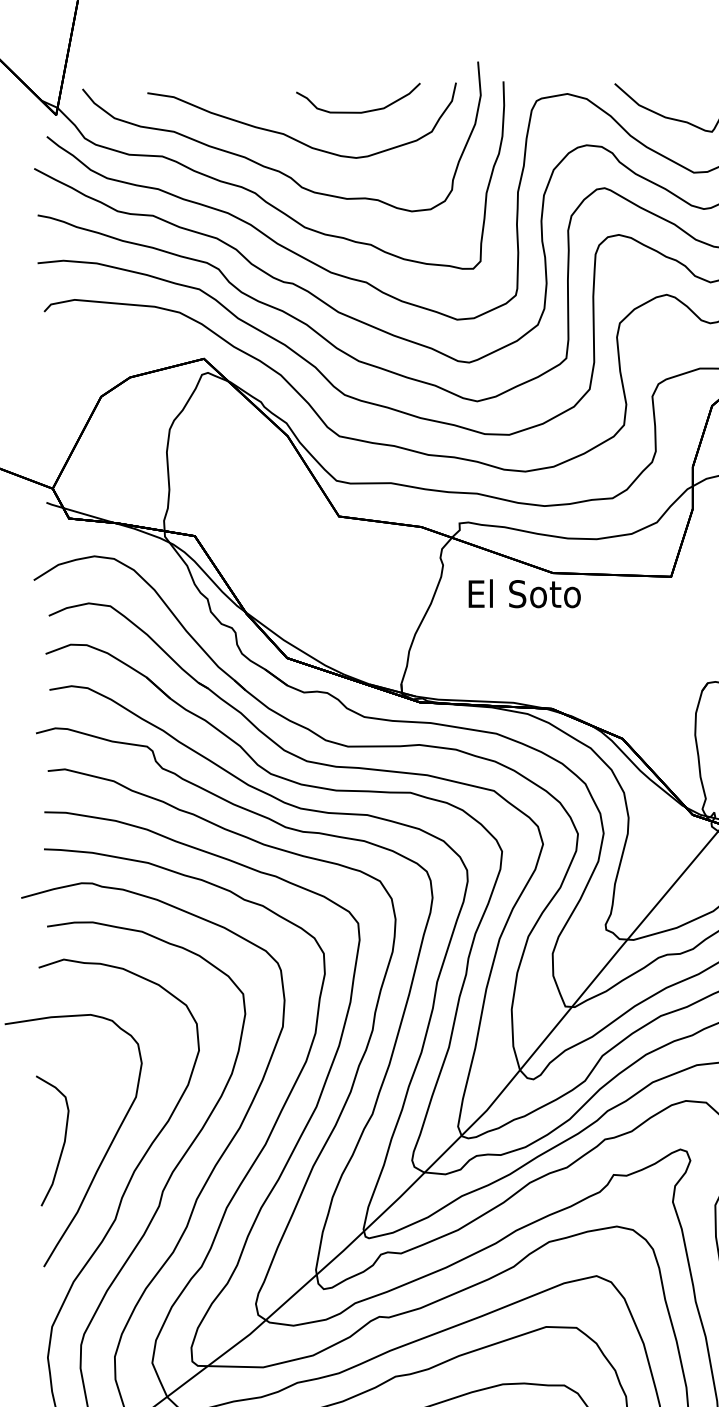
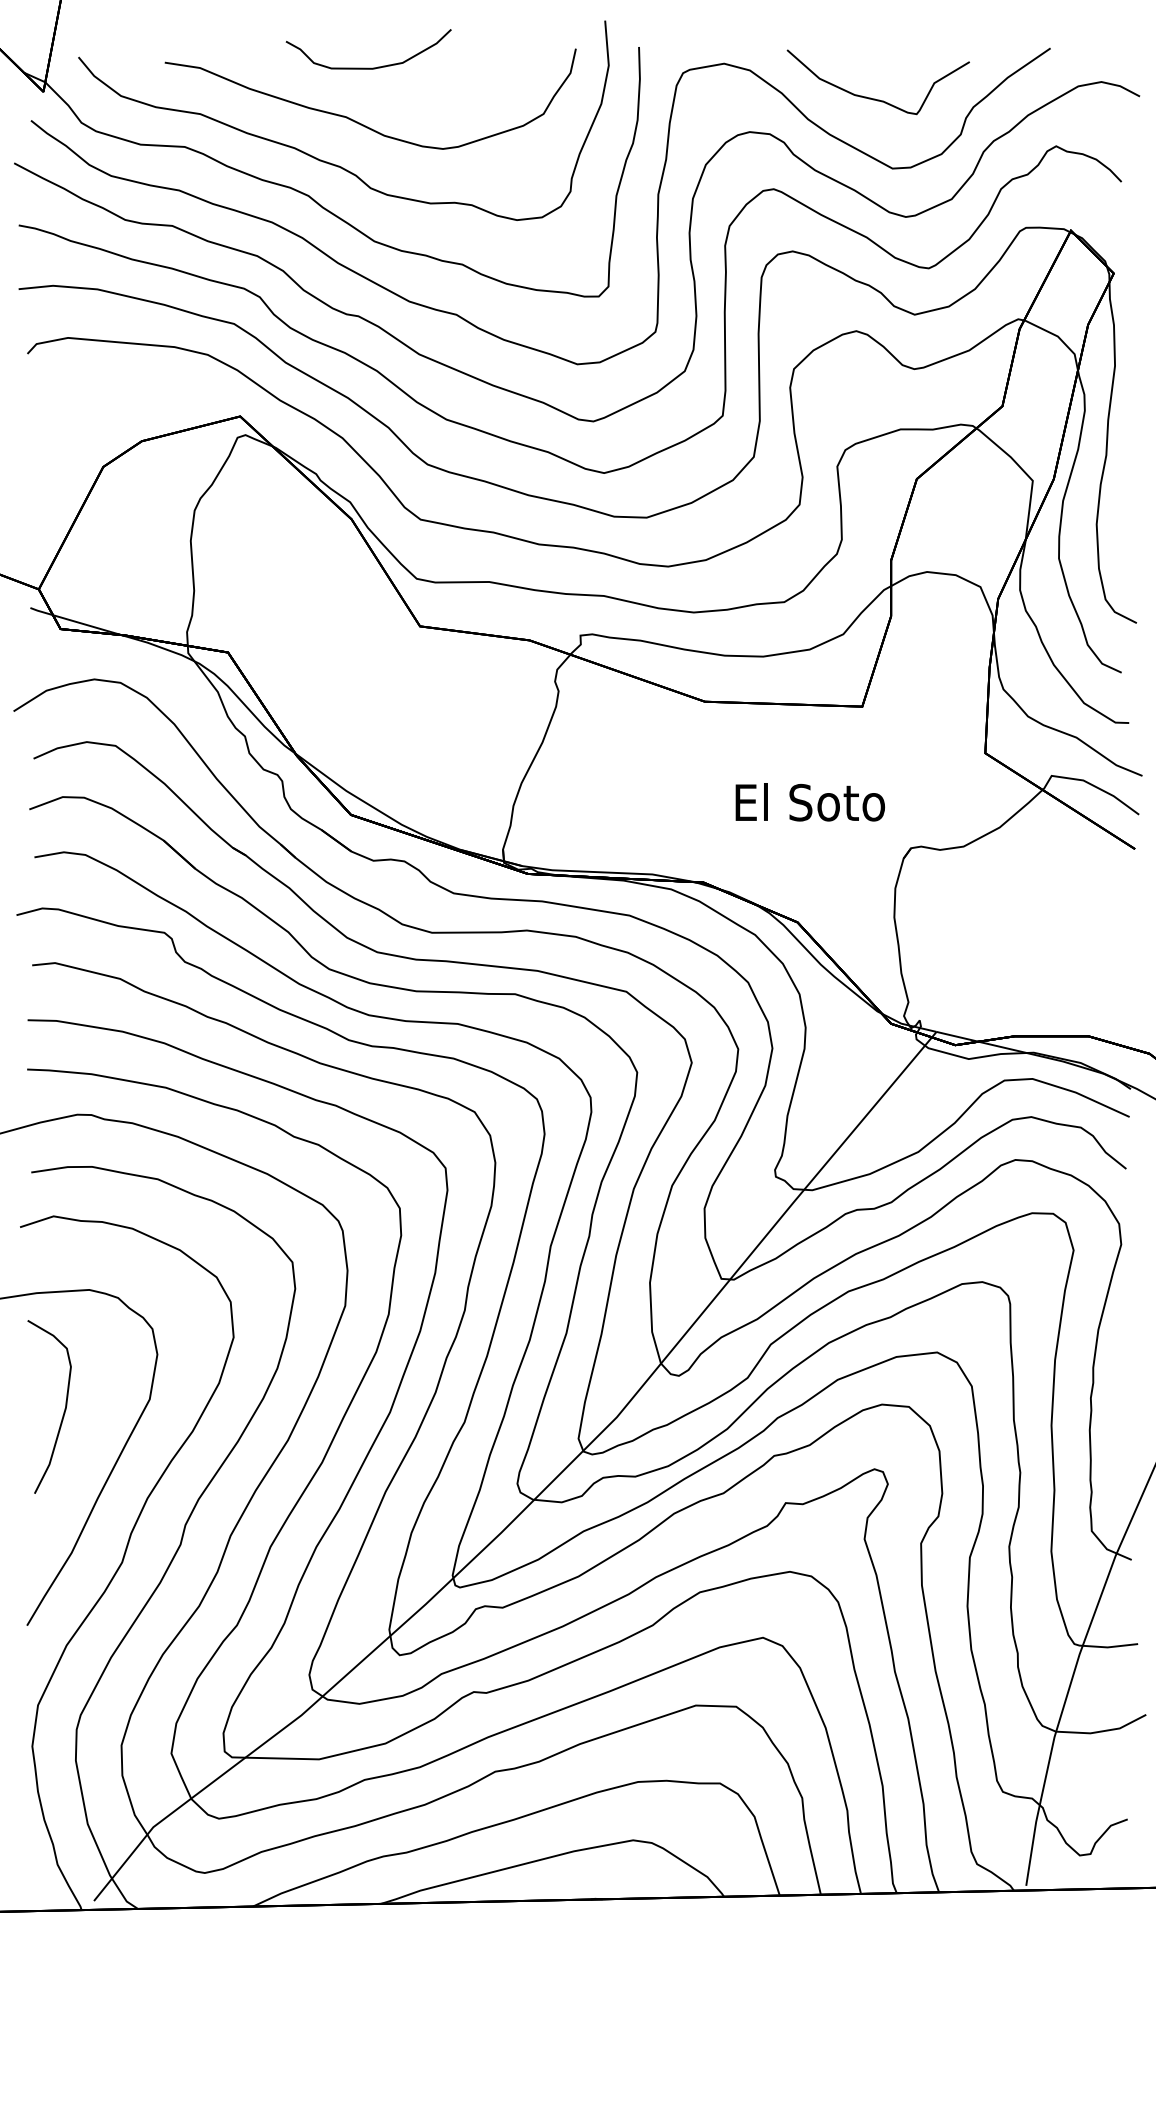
curve: (358, 111) -> (368, 67), moved
text: (524, 593) -> (809, 802), moved
curve: (63, 1142) -> (64, 1408), moved

